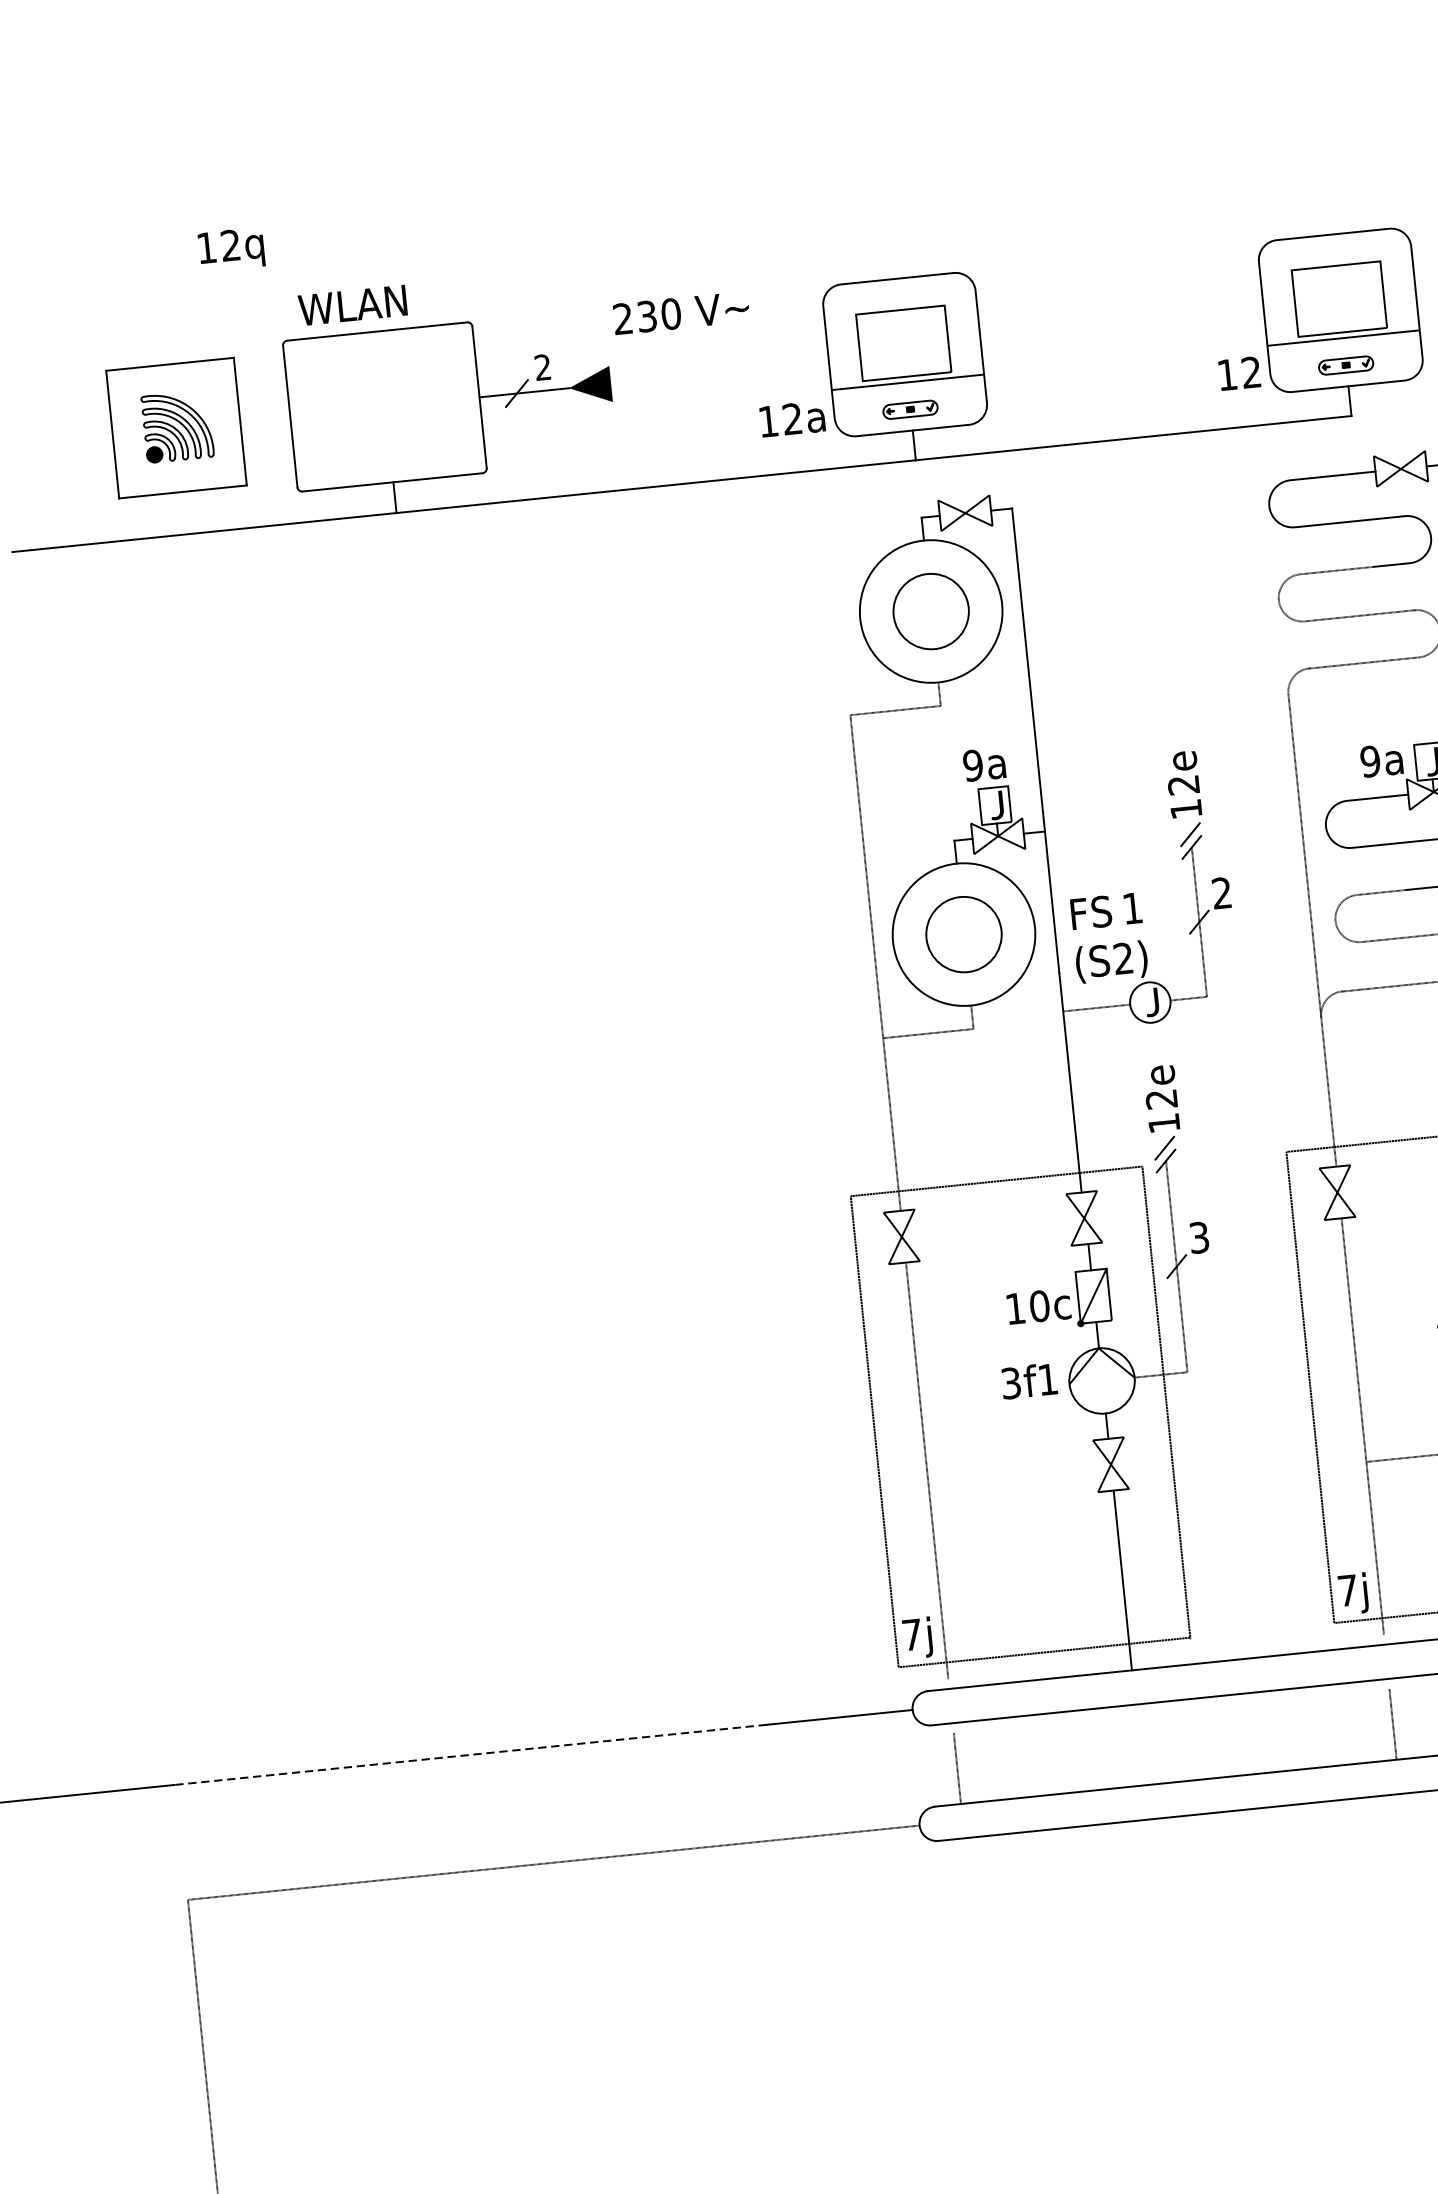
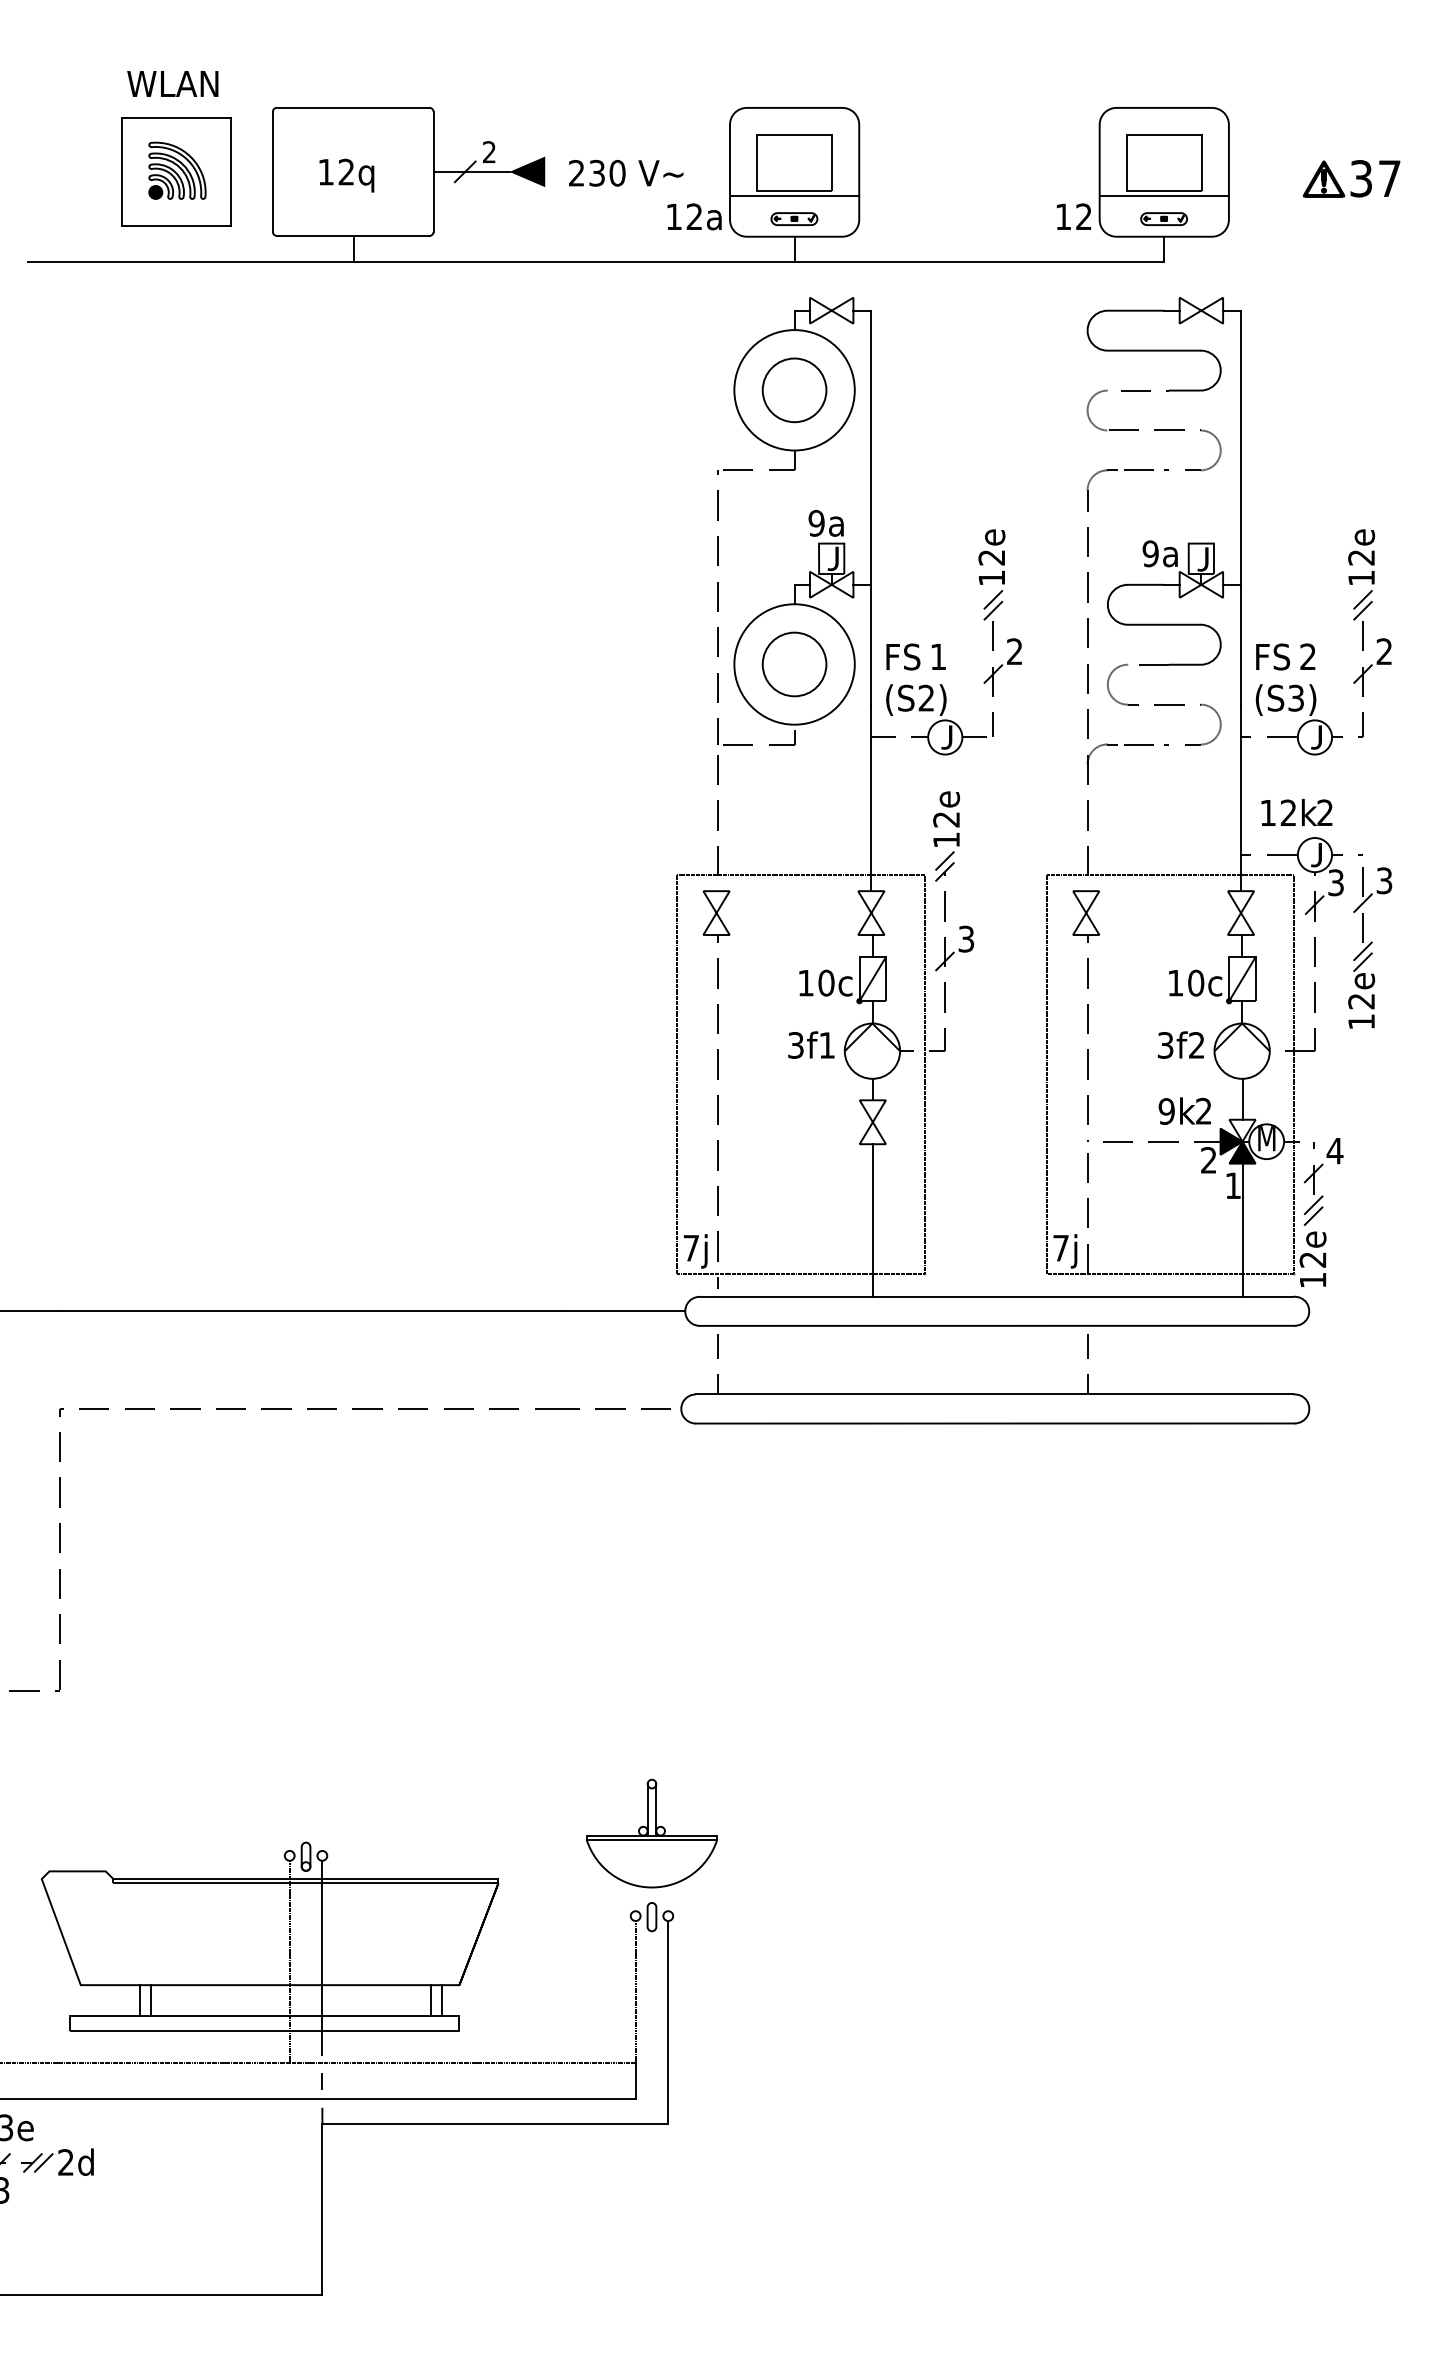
text: (231, 249) -> (346, 175), moved
text: (352, 305) -> (172, 83), moved
text: (681, 312) -> (626, 172), moved
line: (470, 1755) -> (310, 1311), dashed -> solid

